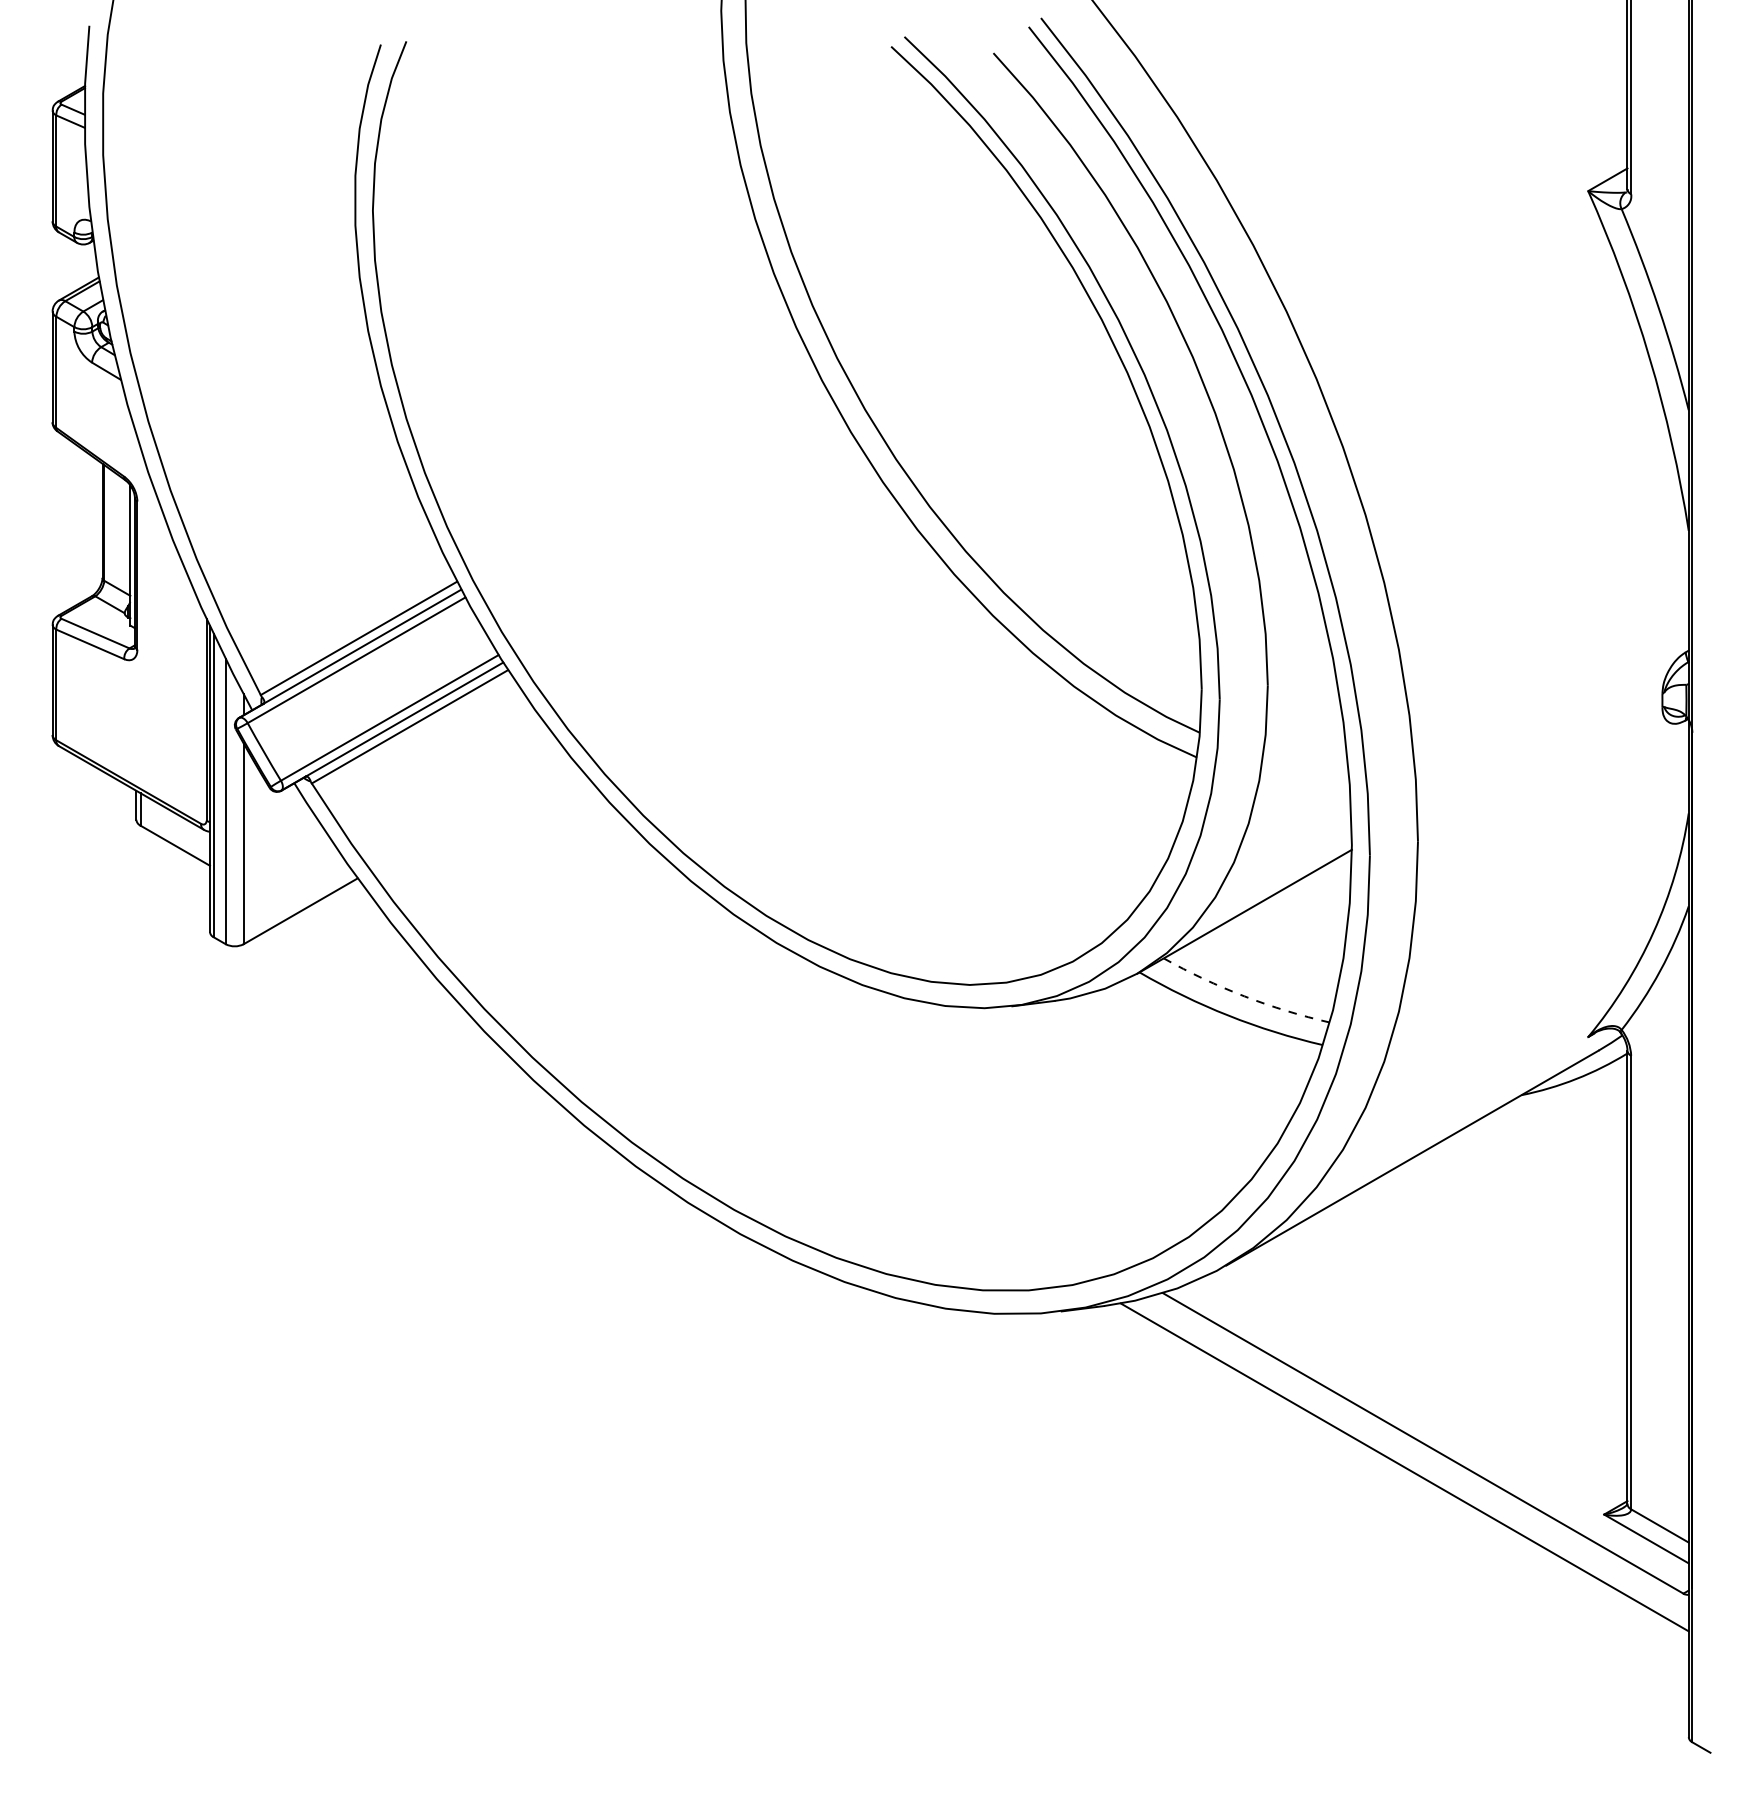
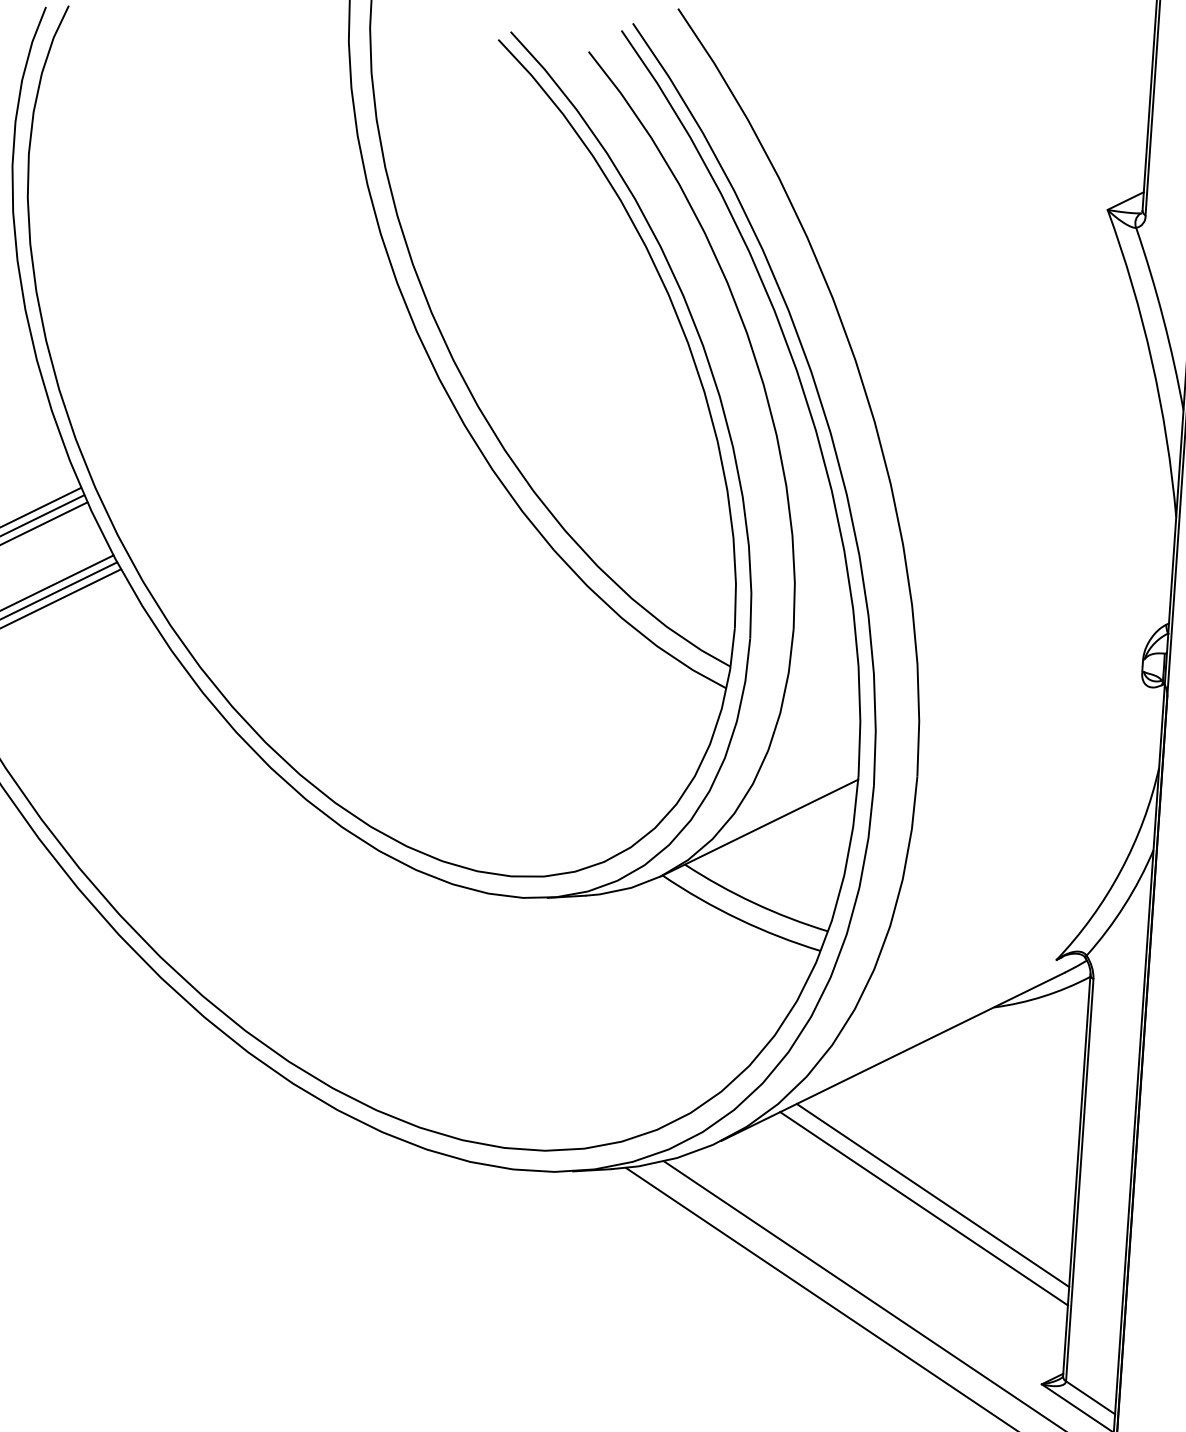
arc: (1244, 996) -> (754, 903), dashed -> solid
line: (1467, 1310) -> (932, 1195), added
line: (1458, 1326) -> (924, 1208), added

